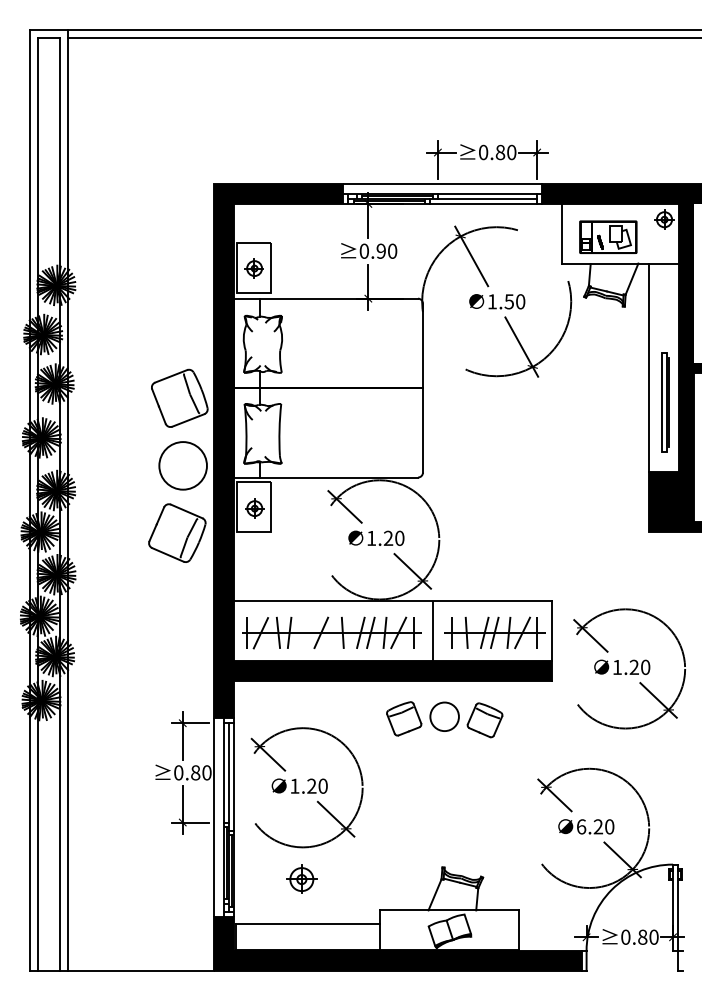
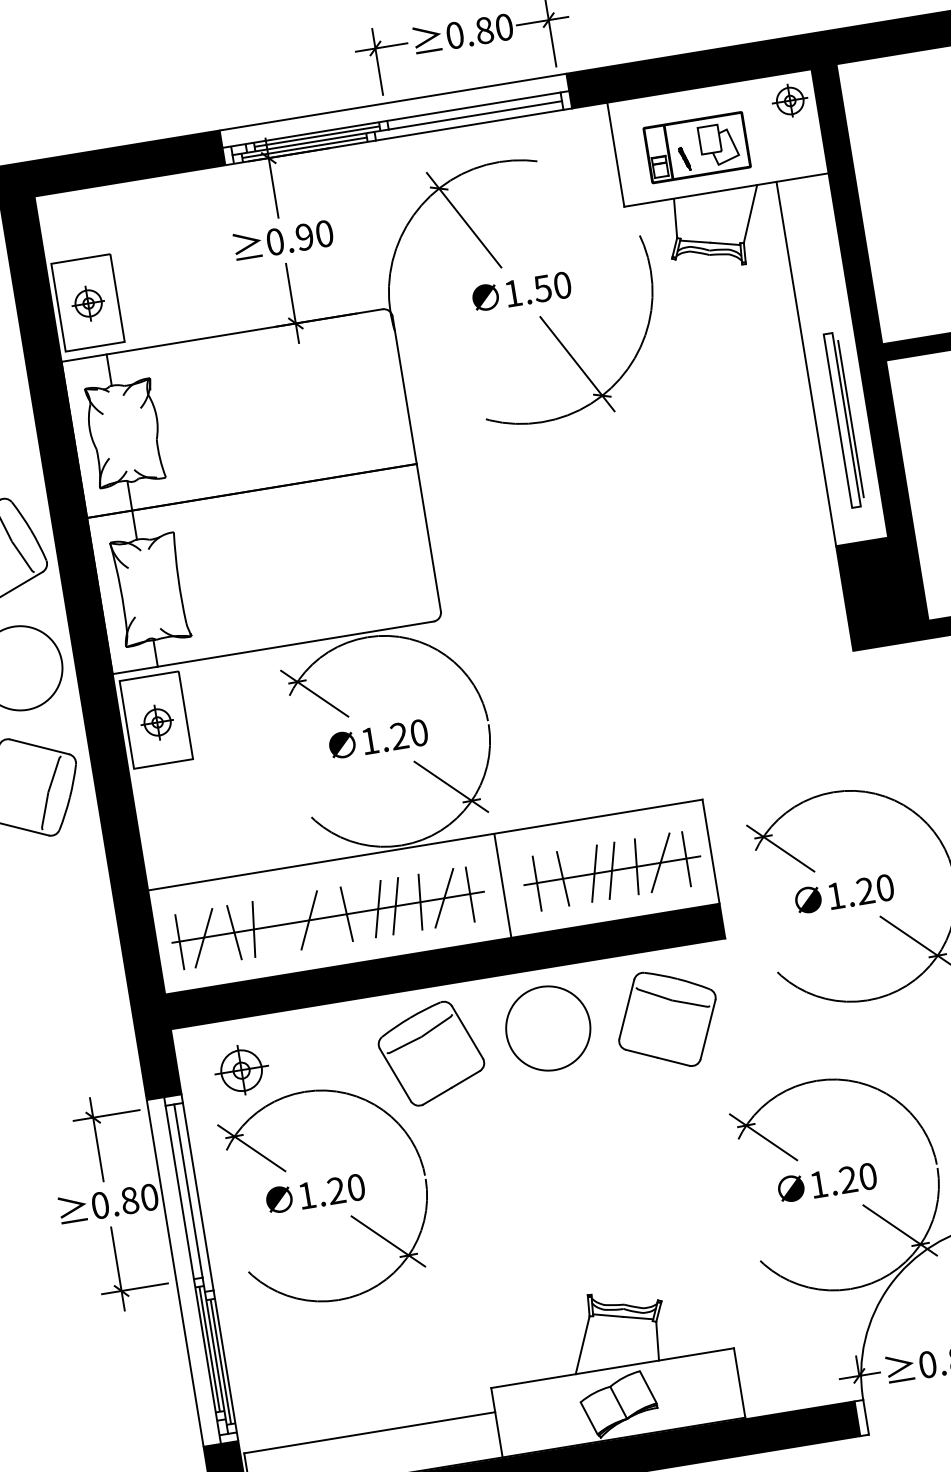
part: (444, 719) -> (549, 1036), size x1.67
text: (581, 826) -> (818, 1183), 6.20 -> 1.20
part: (301, 878) -> (240, 1068), moved

